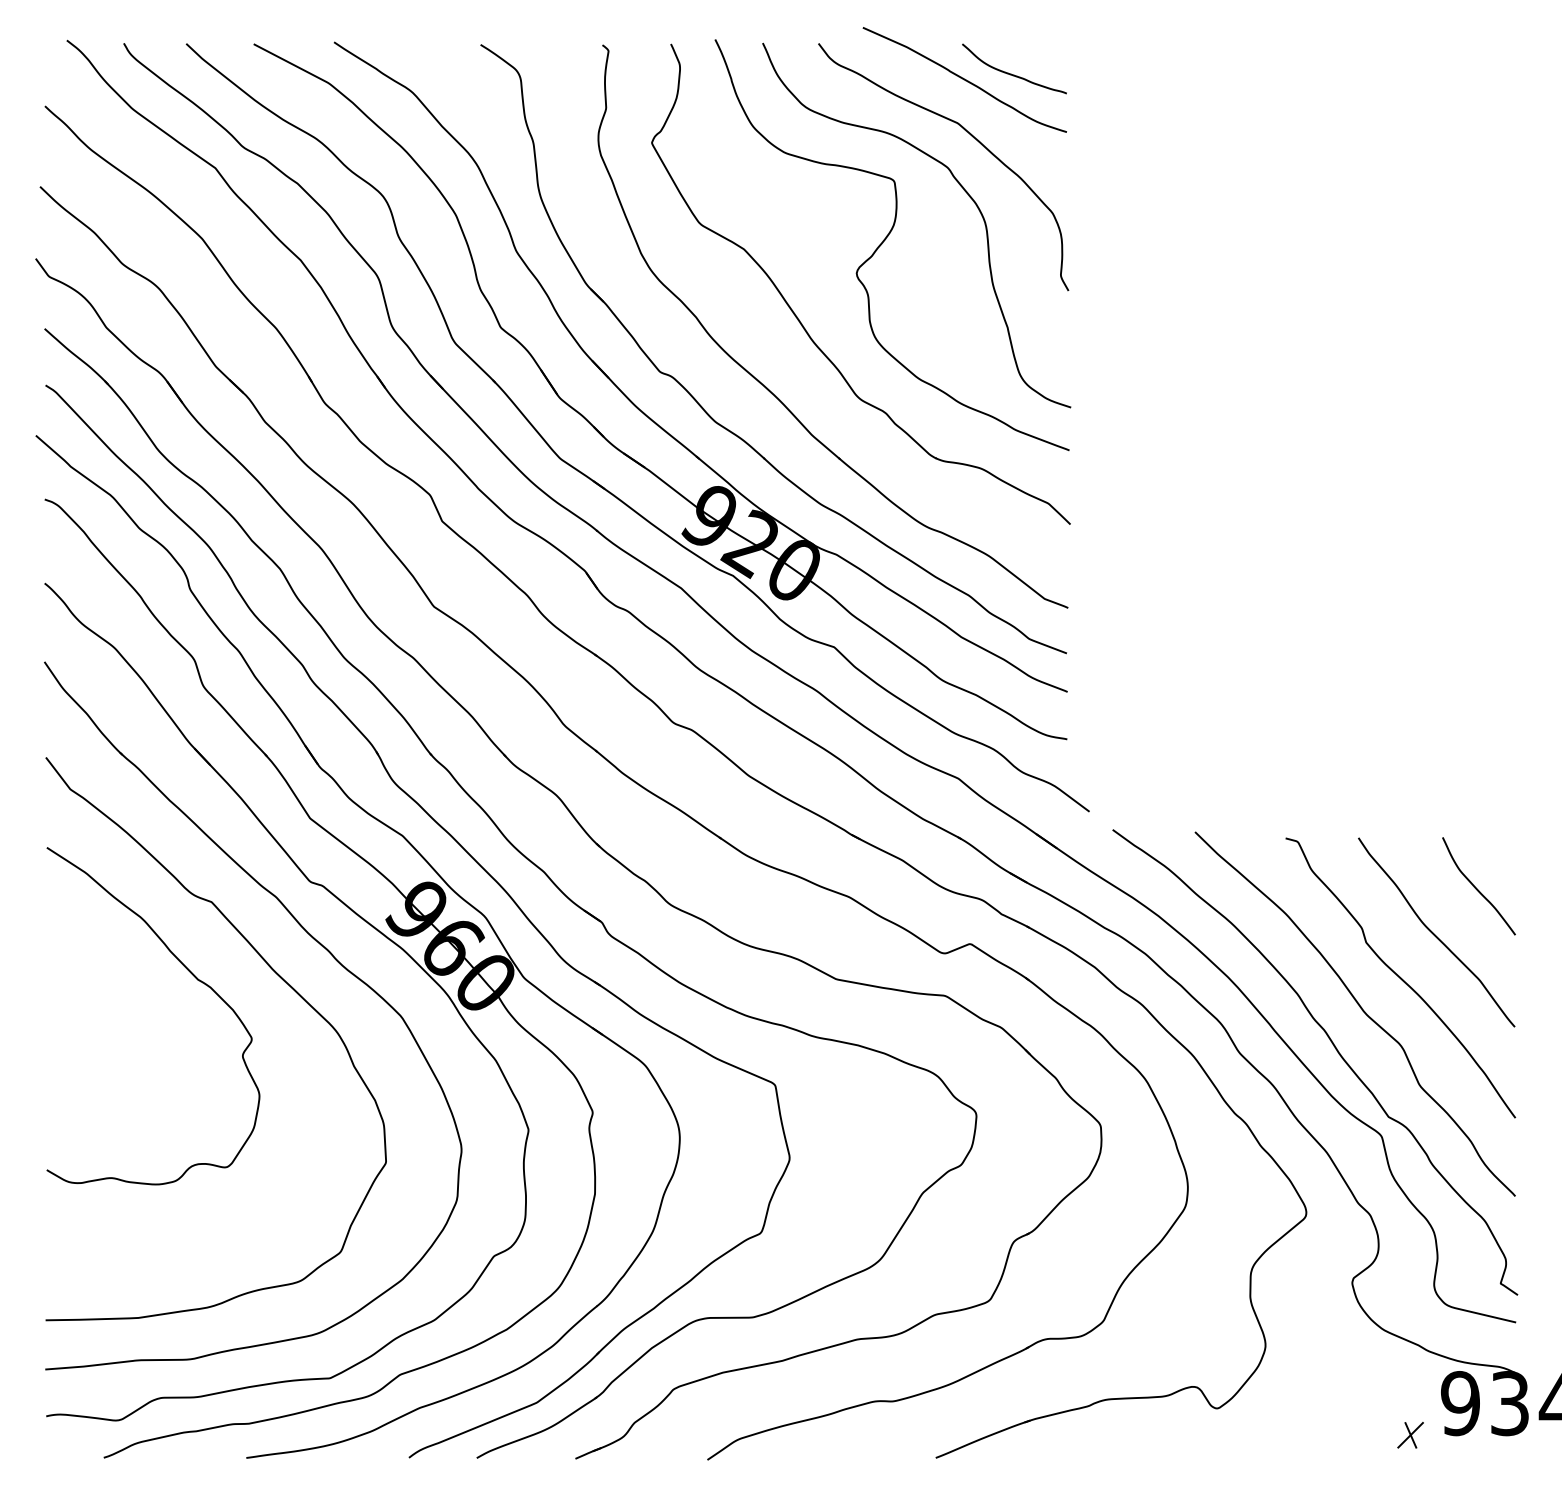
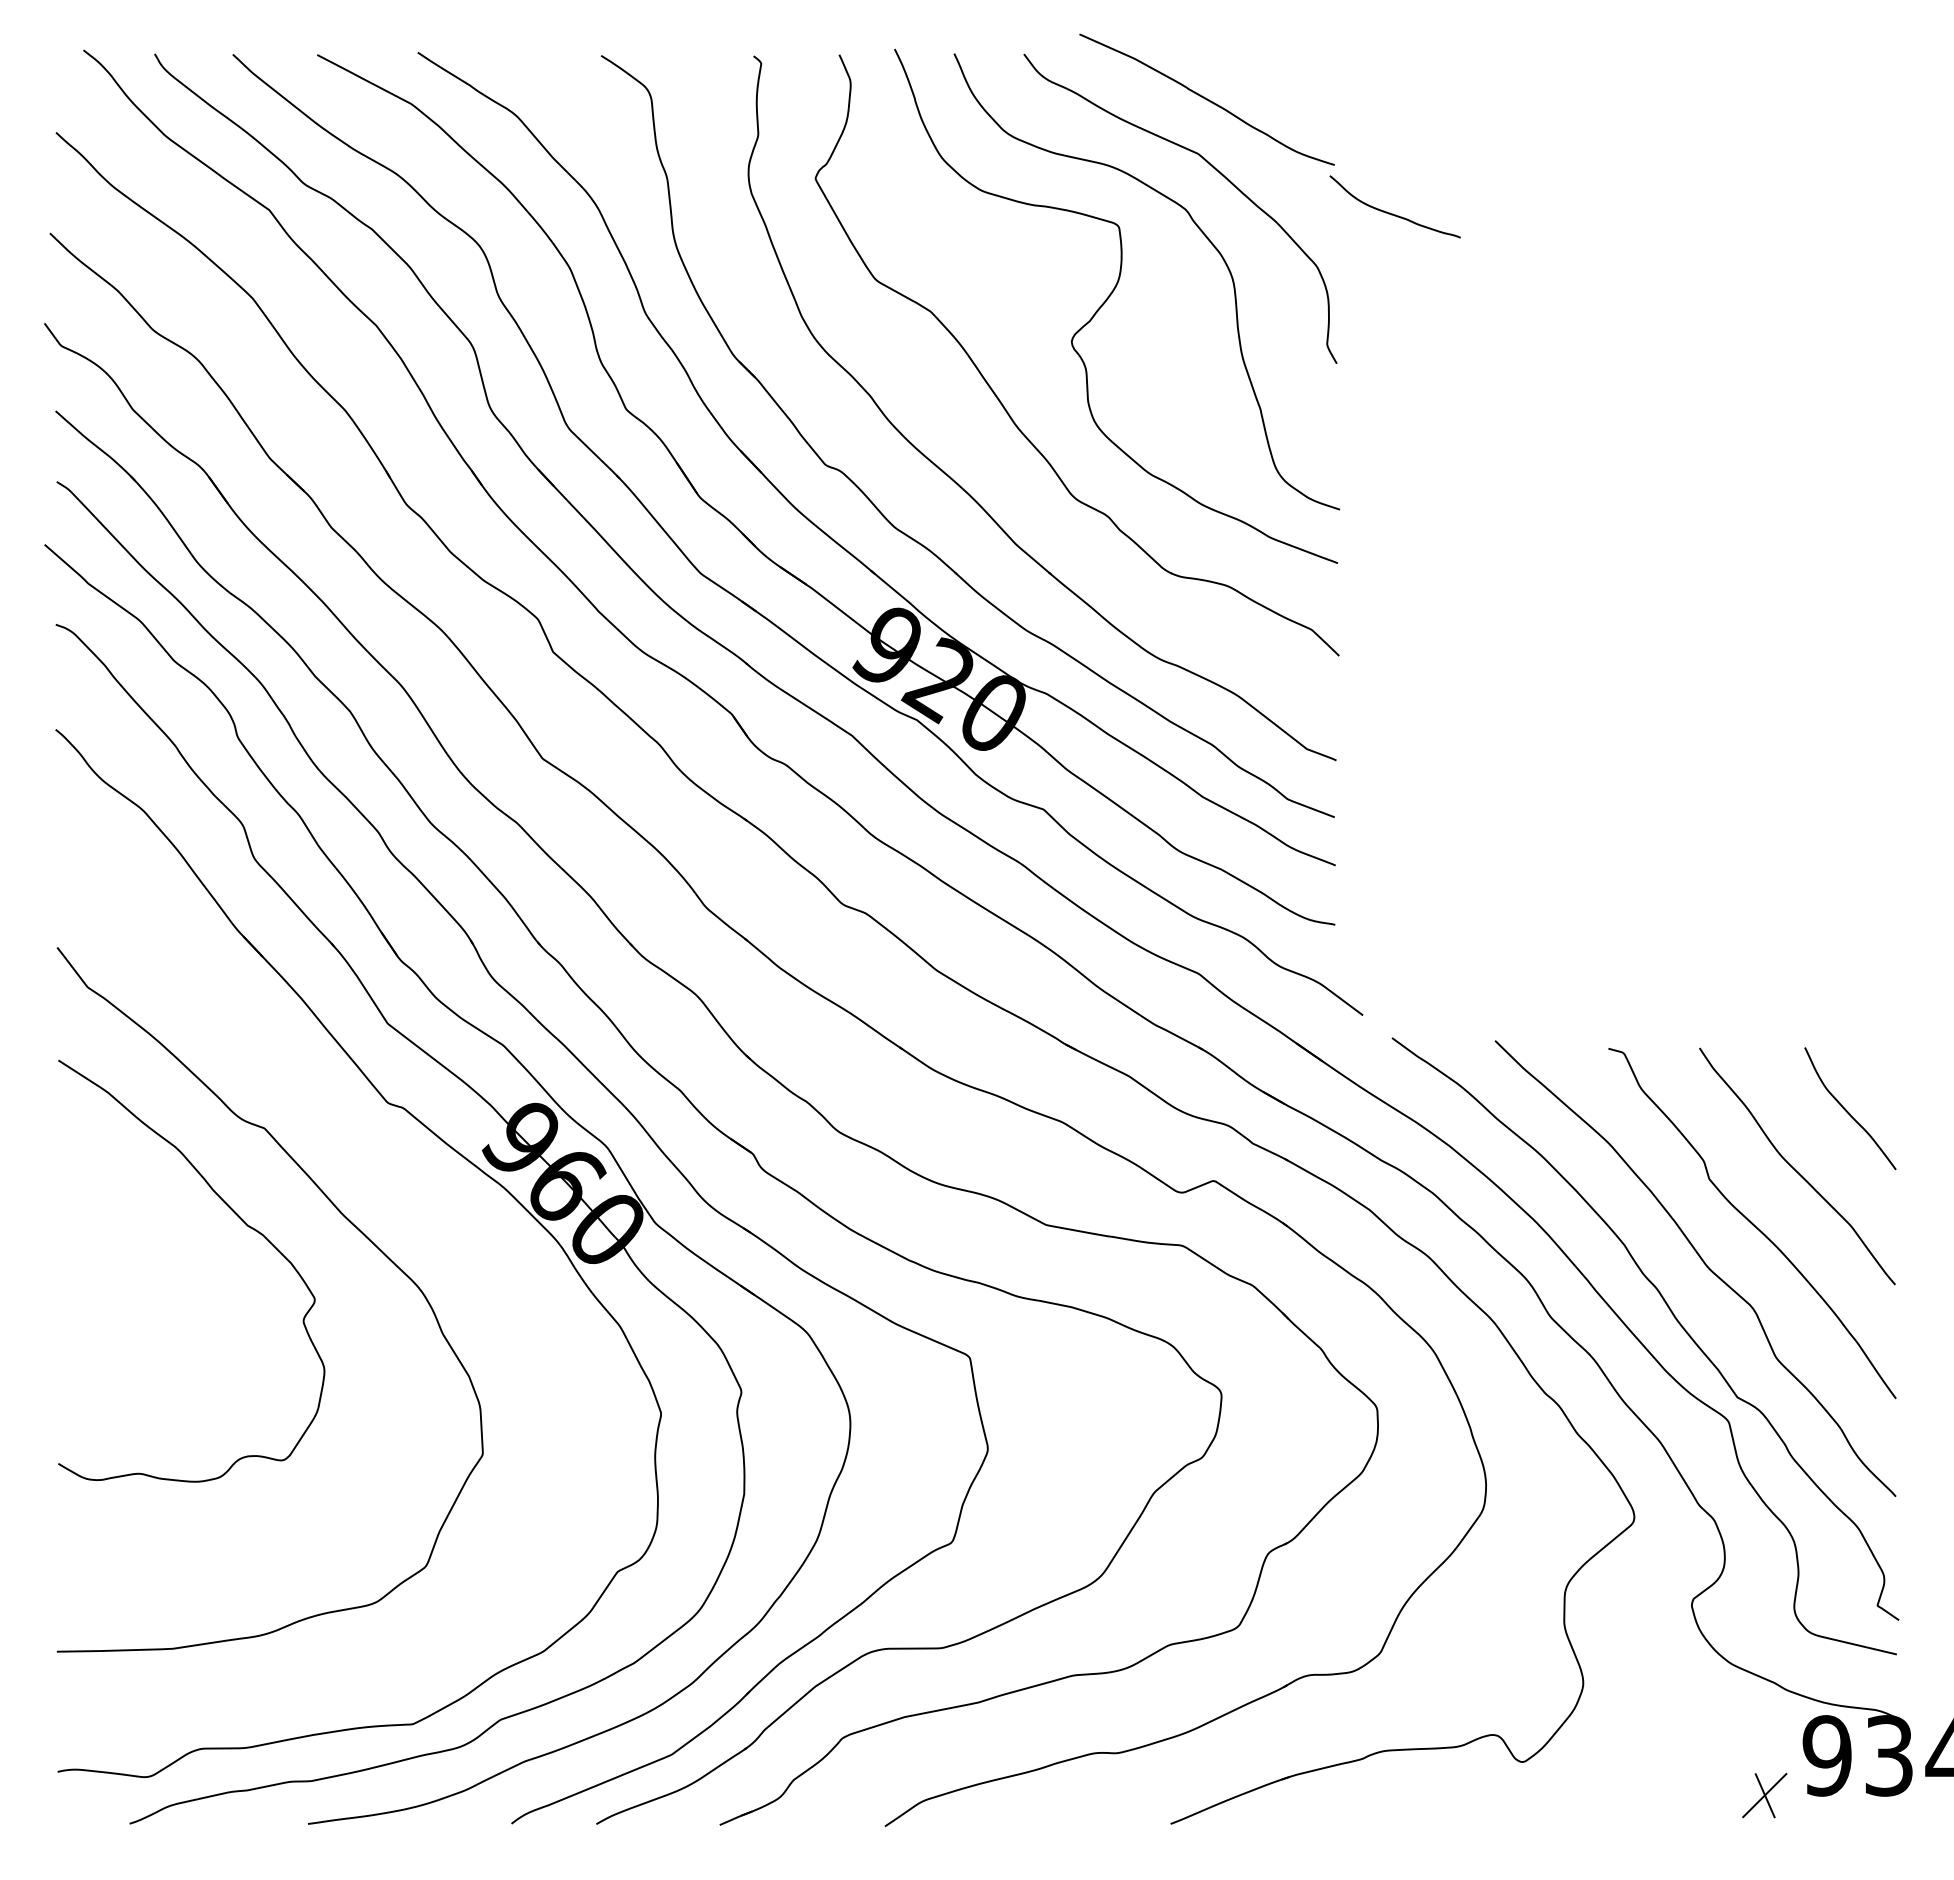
curve: (1010, 73) -> (1390, 212), moved
part: (313, 939) -> (392, 1175), removed
part: (1410, 1435) -> (1764, 1795), size x1.4

